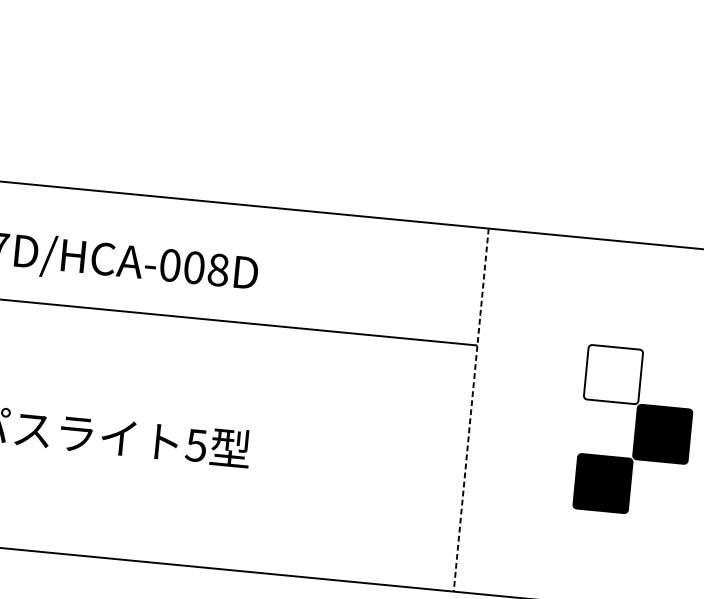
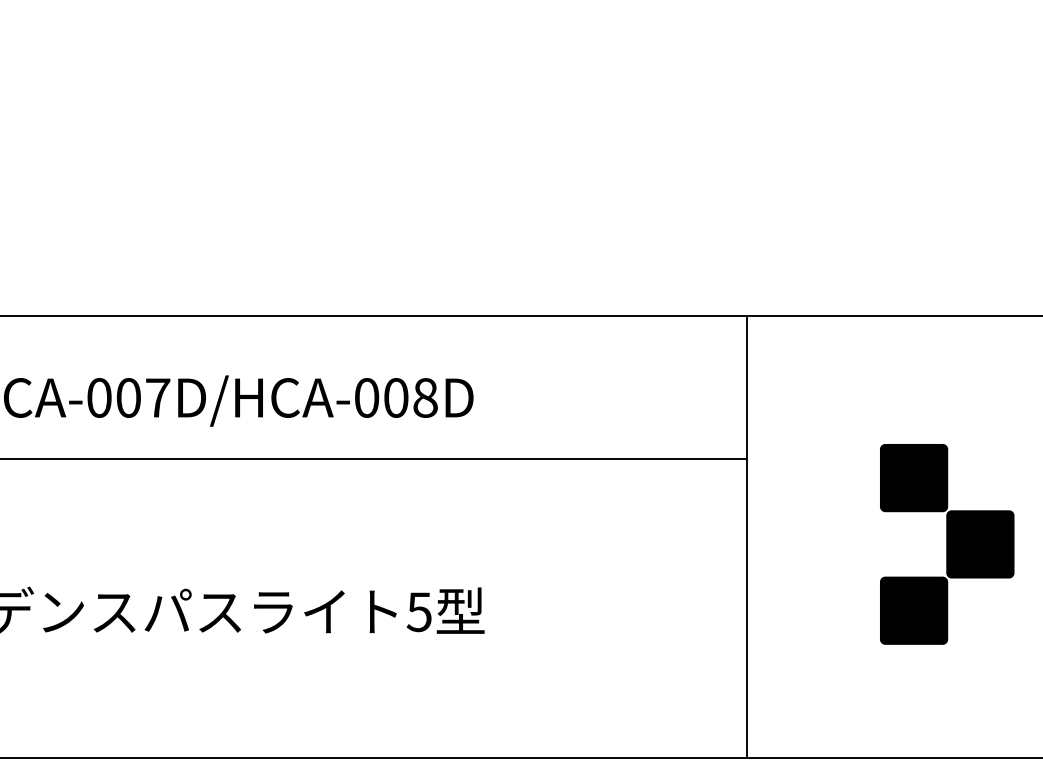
fill: (613, 374) -> (913, 477), added
line: (471, 410) -> (746, 537), dashed -> solid

